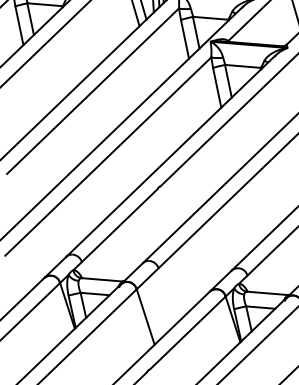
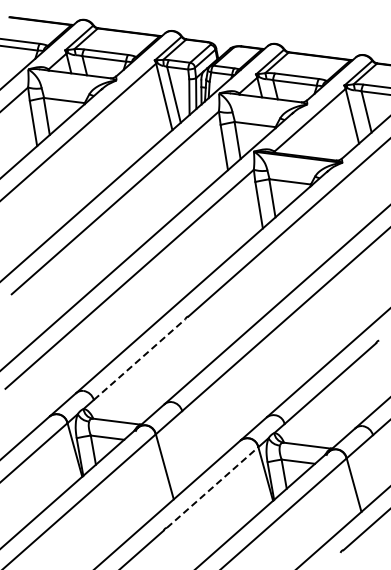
line: (119, 225) -> (139, 359), solid -> dashed
line: (187, 333) -> (212, 487), solid -> dashed

